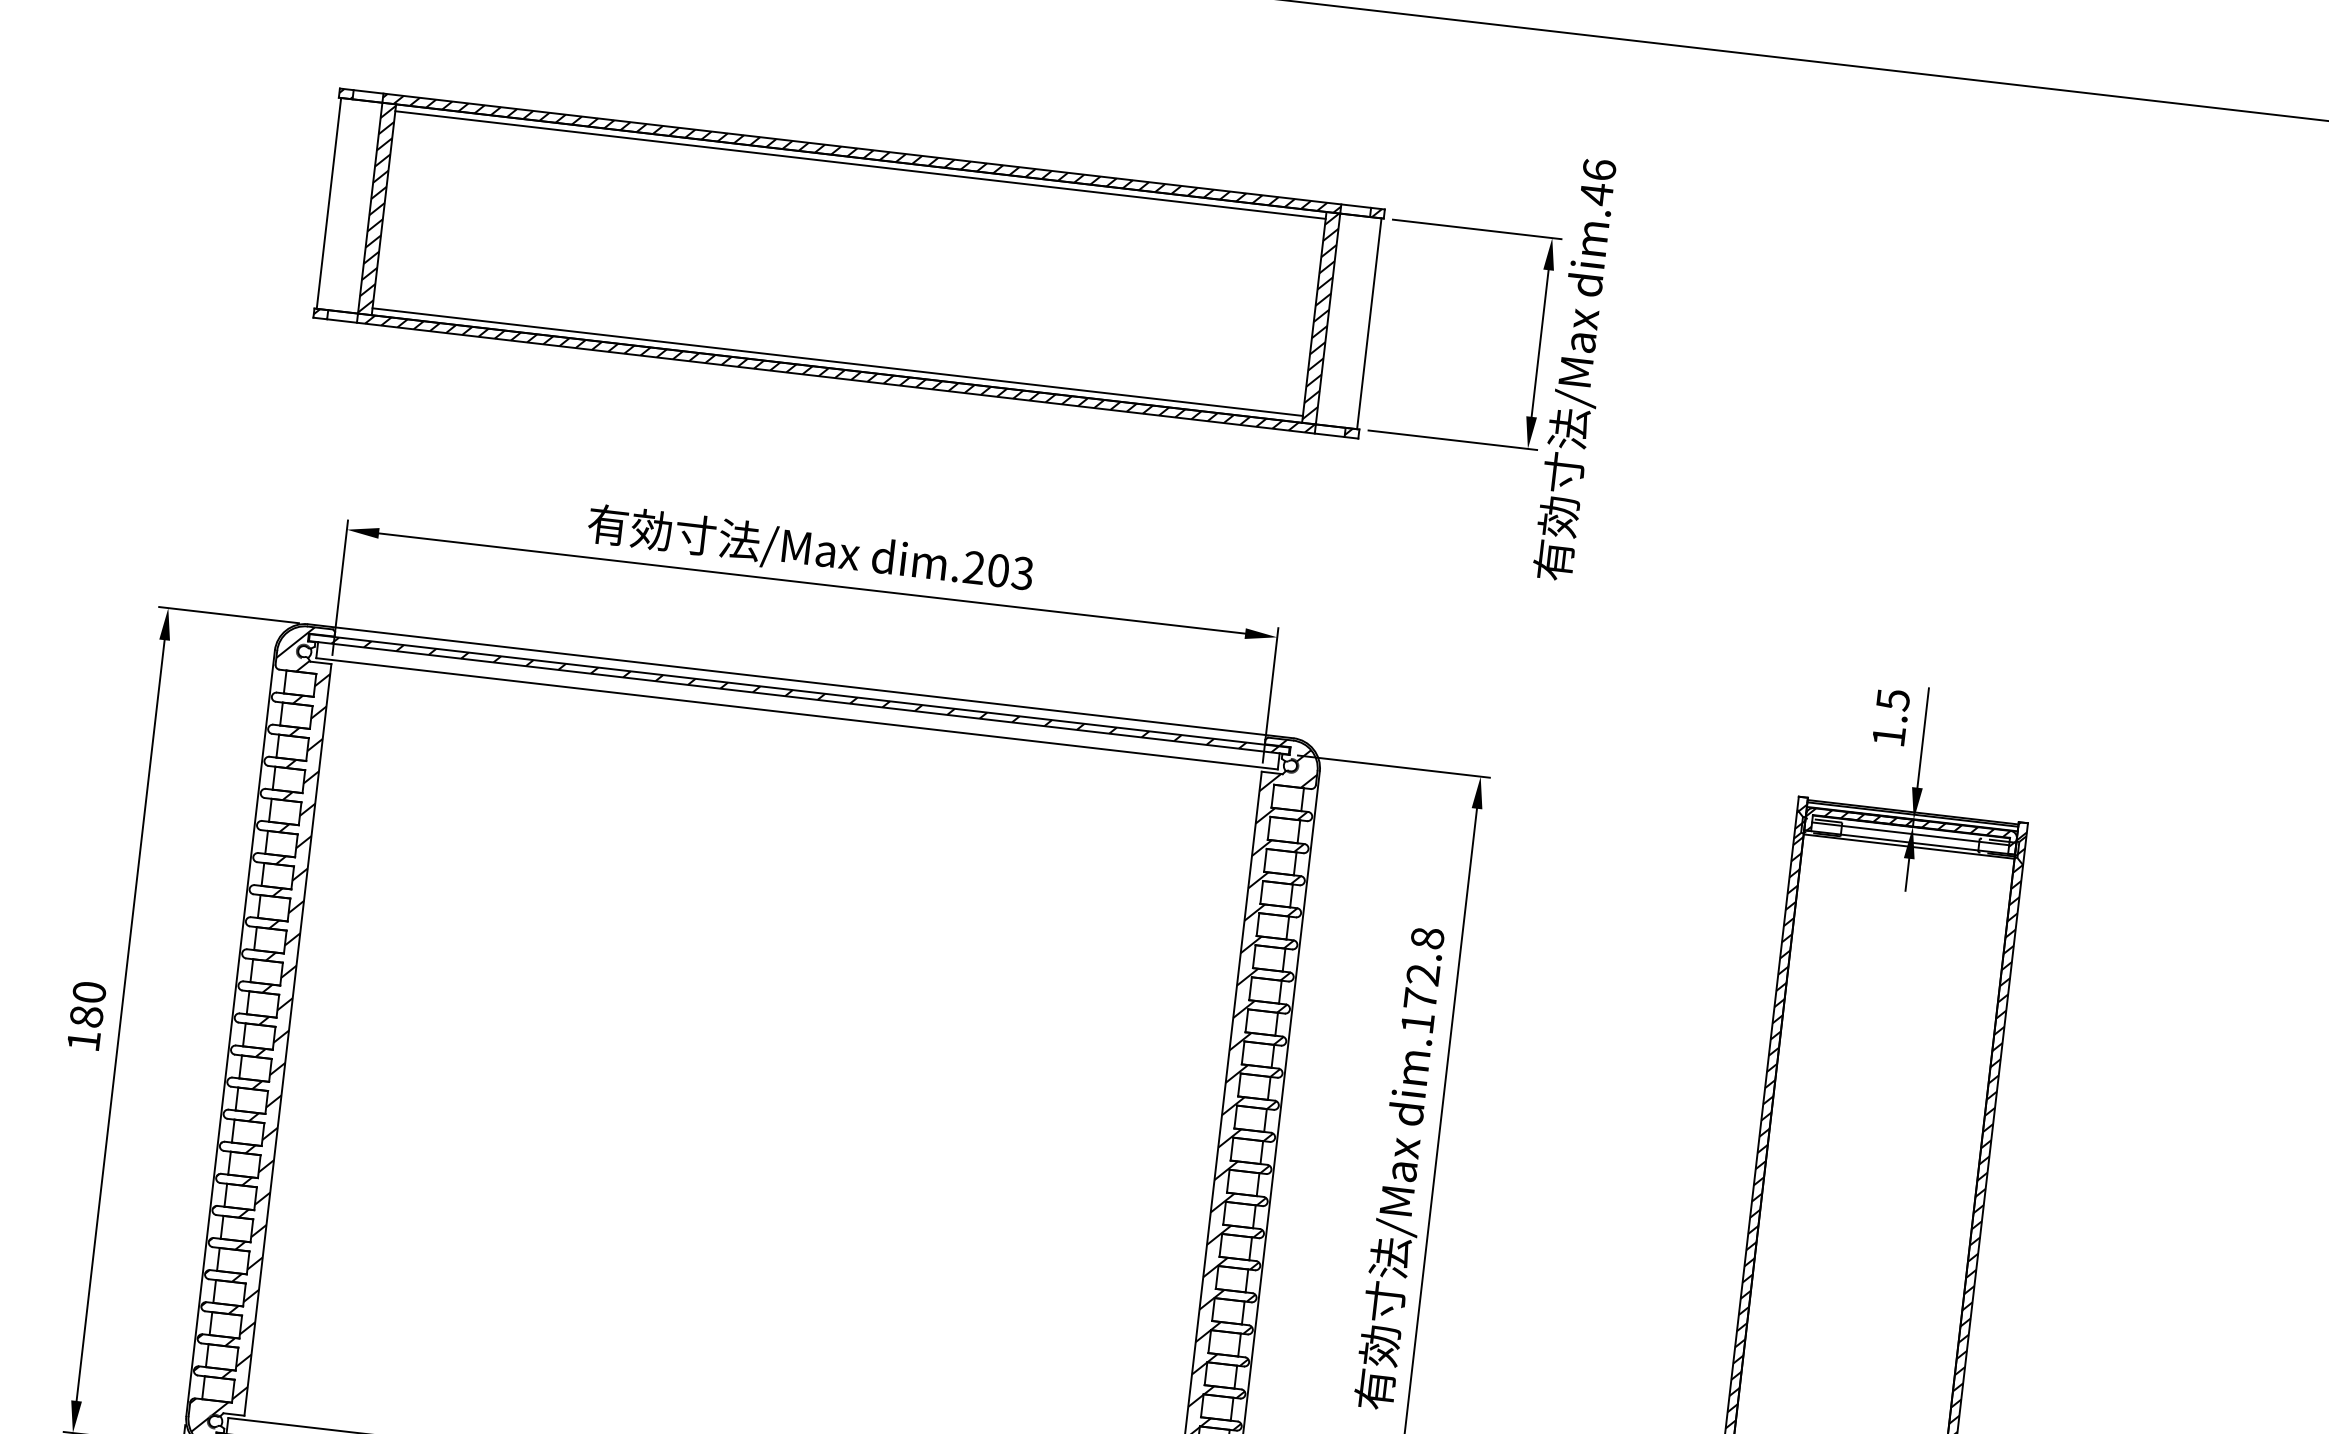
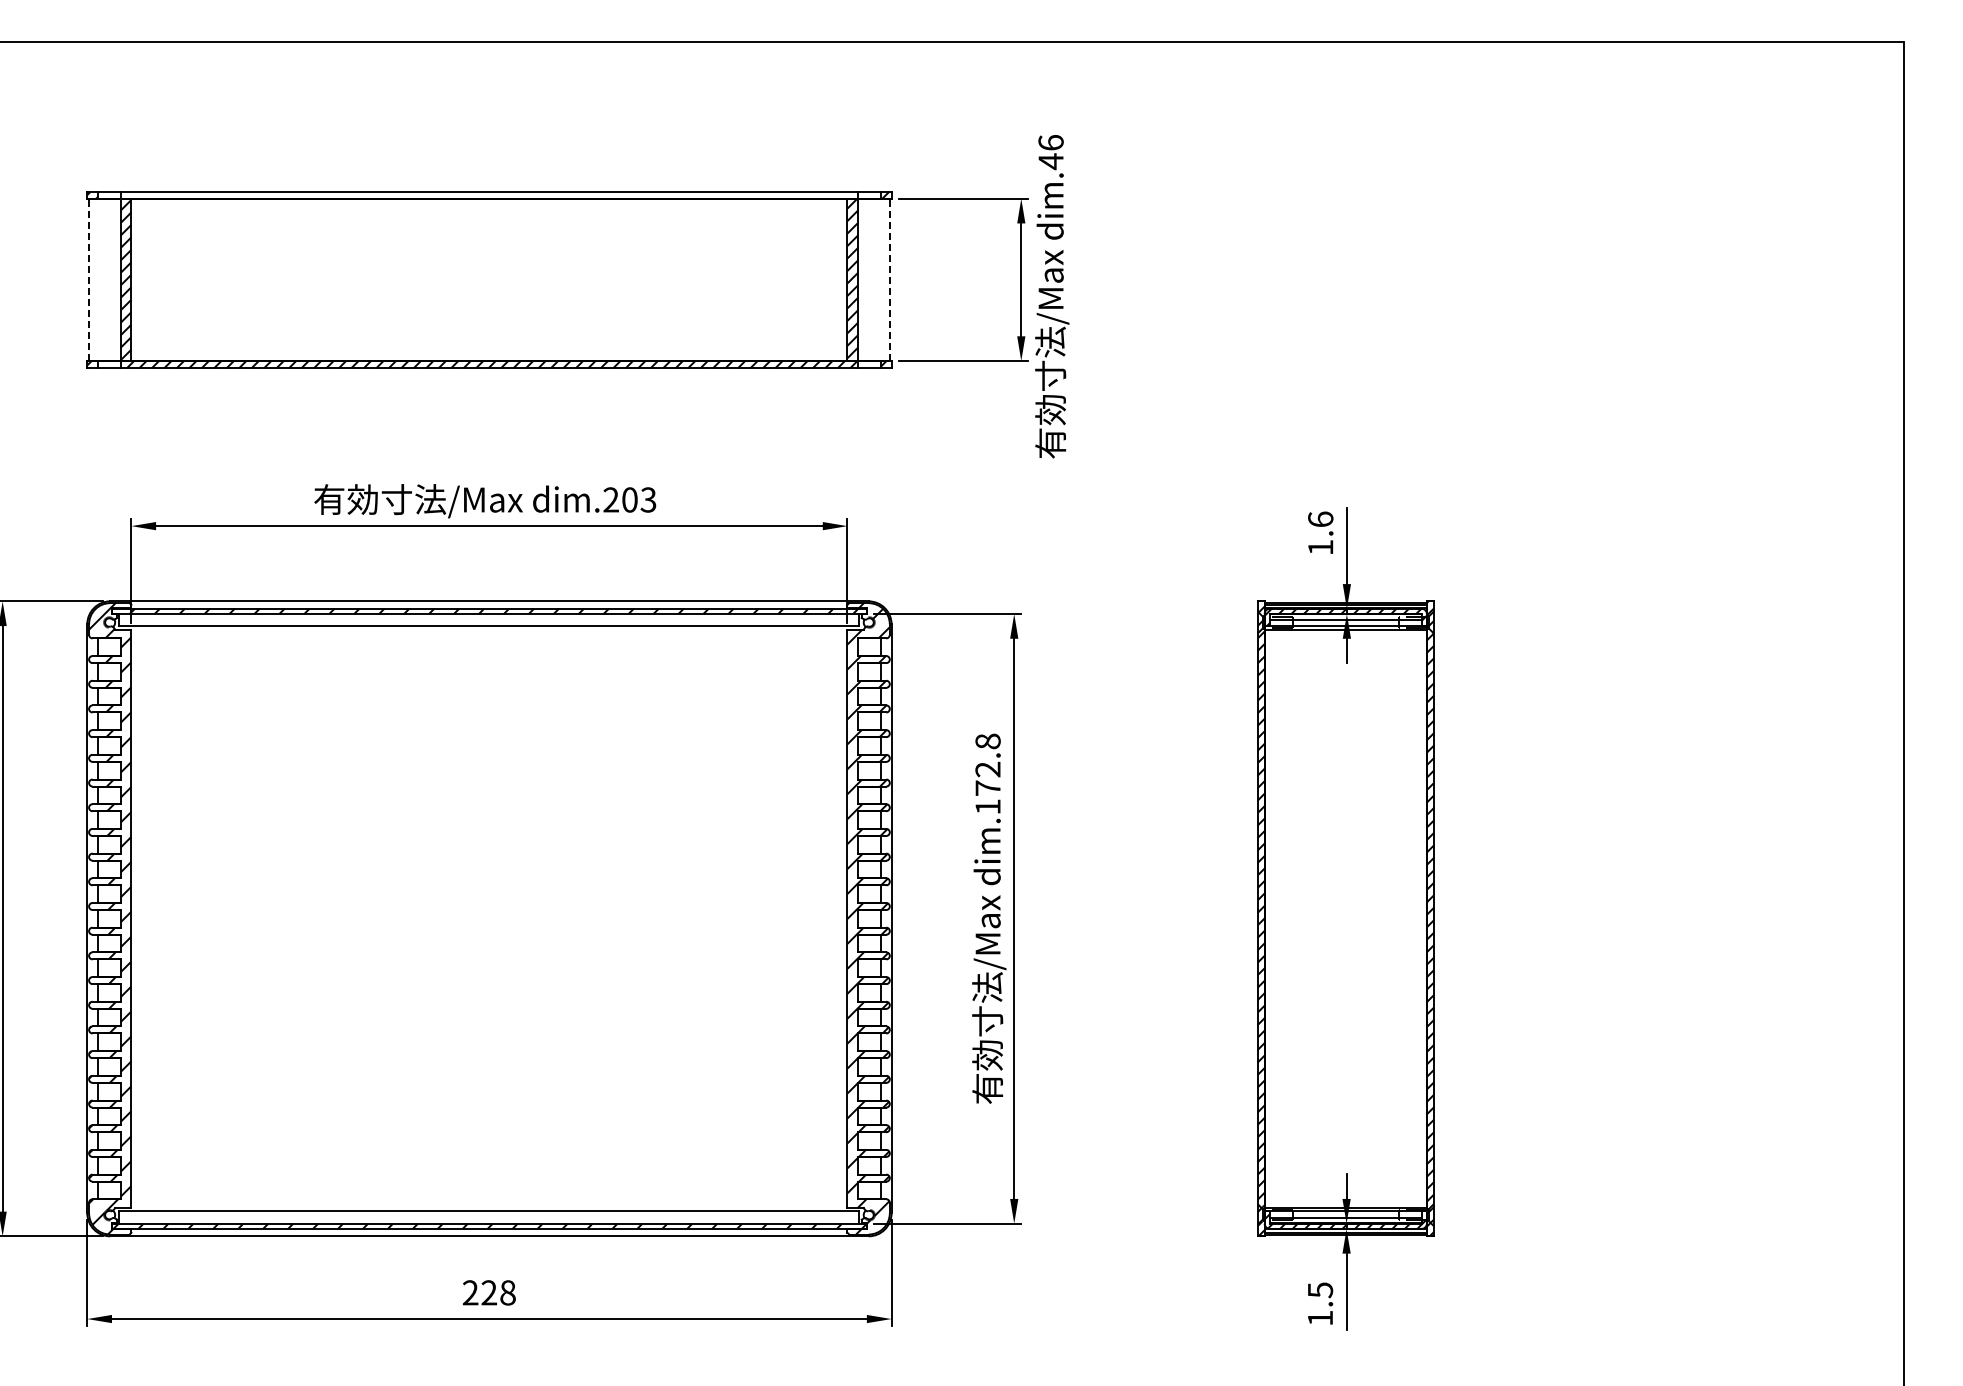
hatch: (862, 152) -> (489, 194), removed
line: (860, 165) -> (489, 204), removed
line: (329, 202) -> (89, 279), solid -> dashed
line: (1368, 323) -> (889, 279), solid -> dashed
line: (837, 361) -> (489, 355), removed
text: (1892, 699) -> (1320, 519), 1.5 -> 1.6

